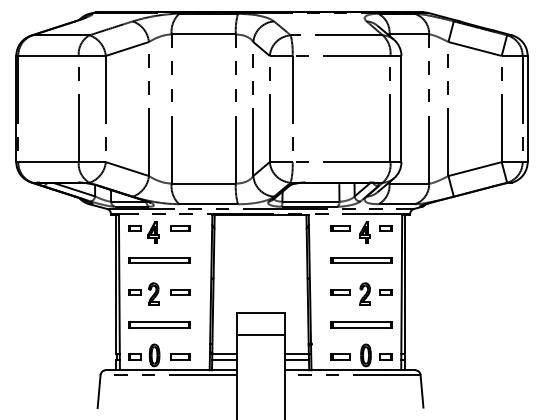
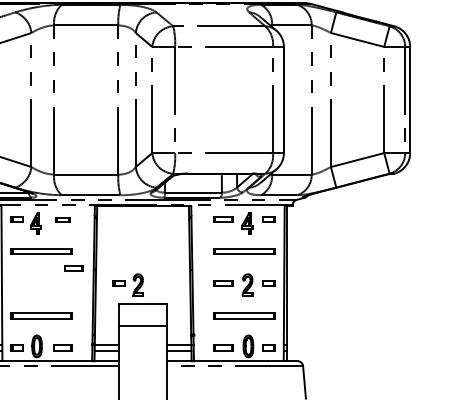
part: (180, 228) -> (63, 219), size x0.7
part: (180, 292) -> (74, 268), moved
part: (143, 293) -> (128, 284), moved

